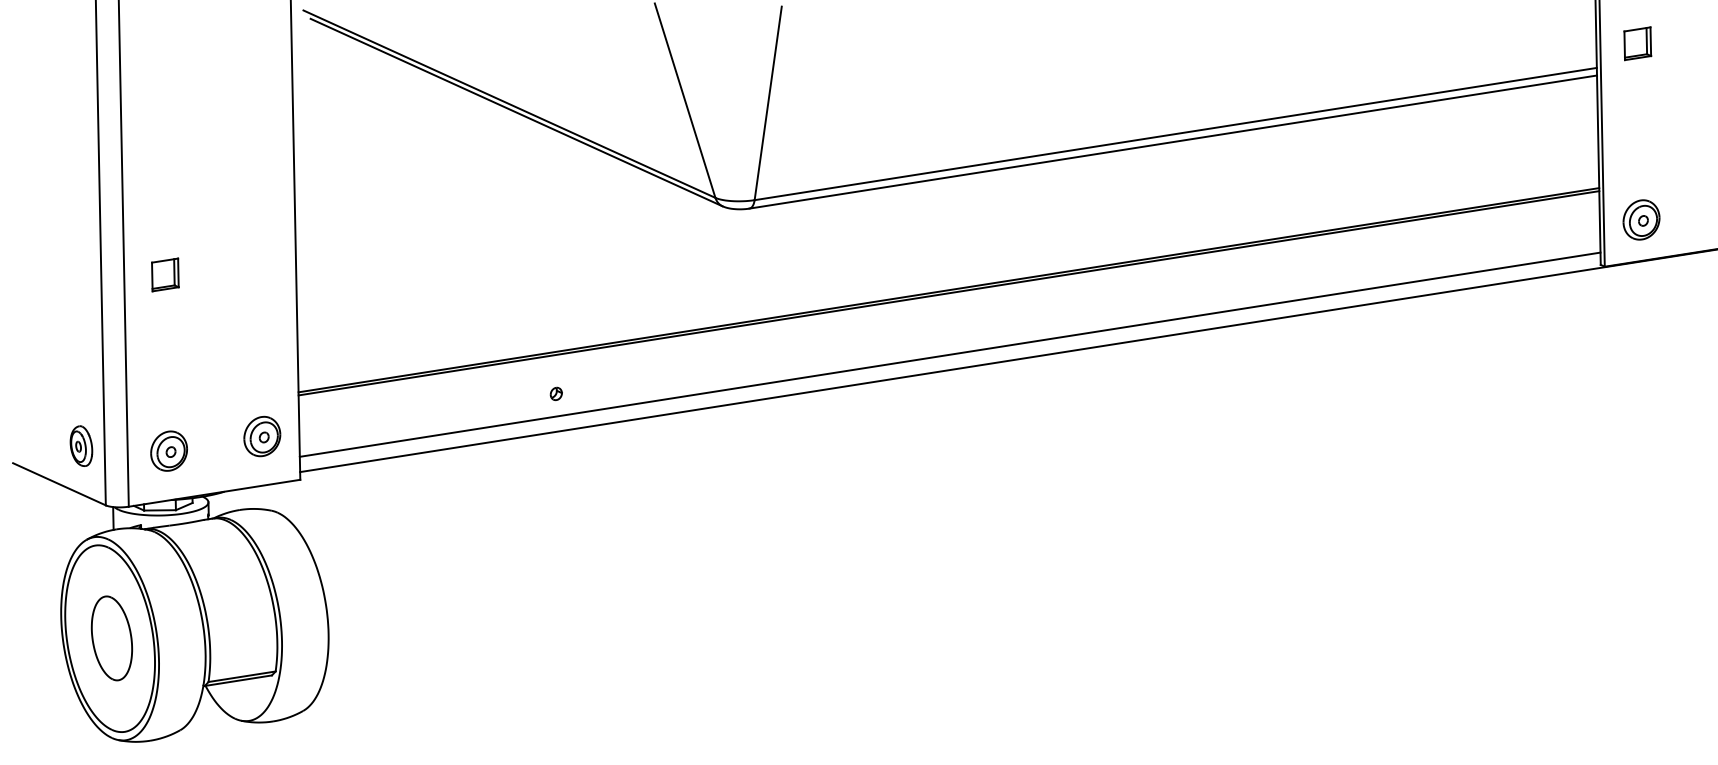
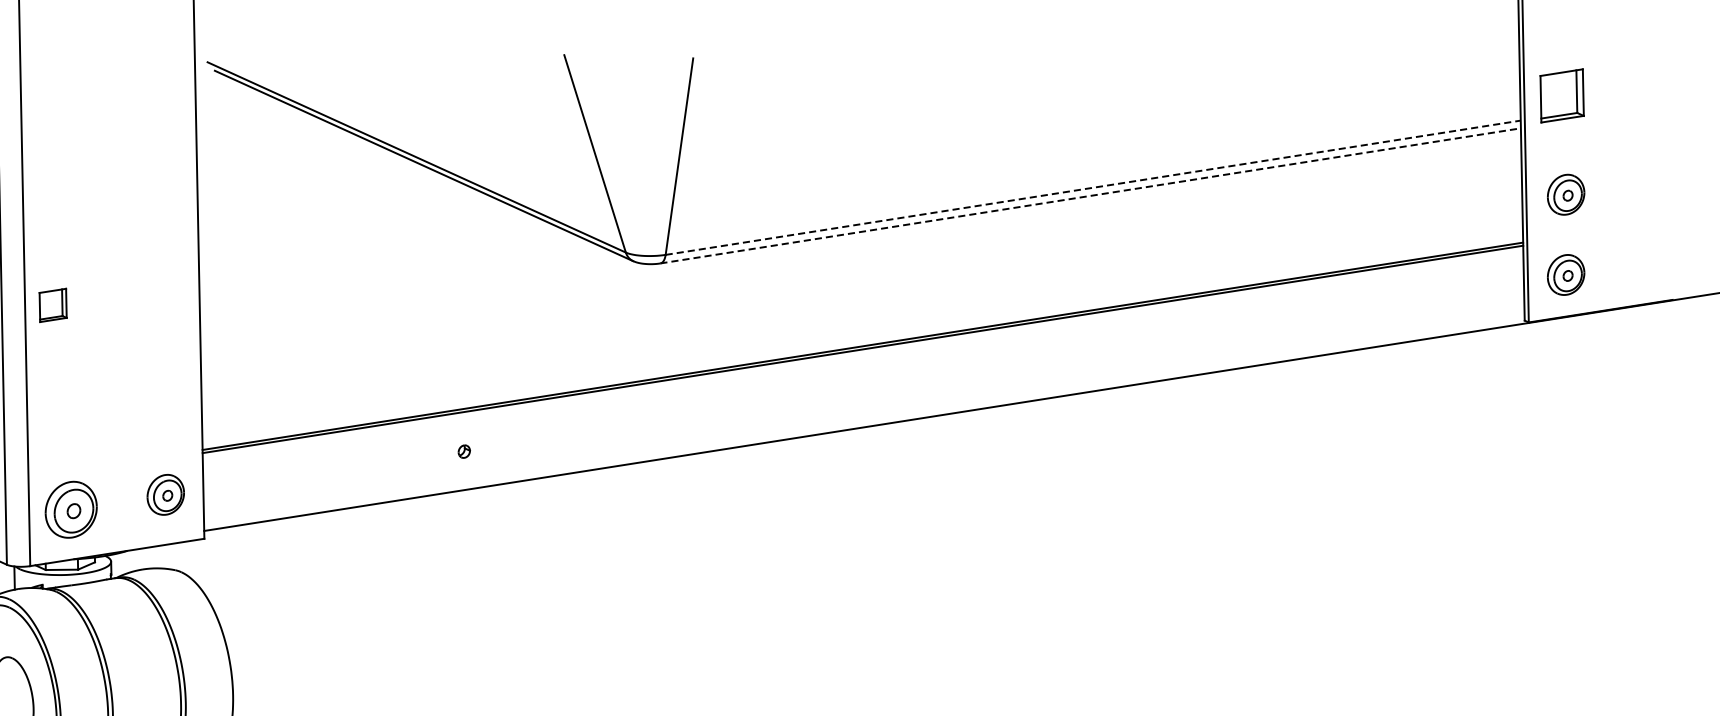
part: (1637, 43) -> (1562, 95), size x1.6
line: (1176, 133) -> (1093, 187), solid -> dashed
part: (1641, 140) -> (1566, 194), added
line: (1173, 142) -> (1090, 196), solid -> dashed
part: (165, 274) -> (53, 304), moved
line: (949, 354) -> (863, 411), removed
part: (168, 450) -> (70, 509), size x1.4

